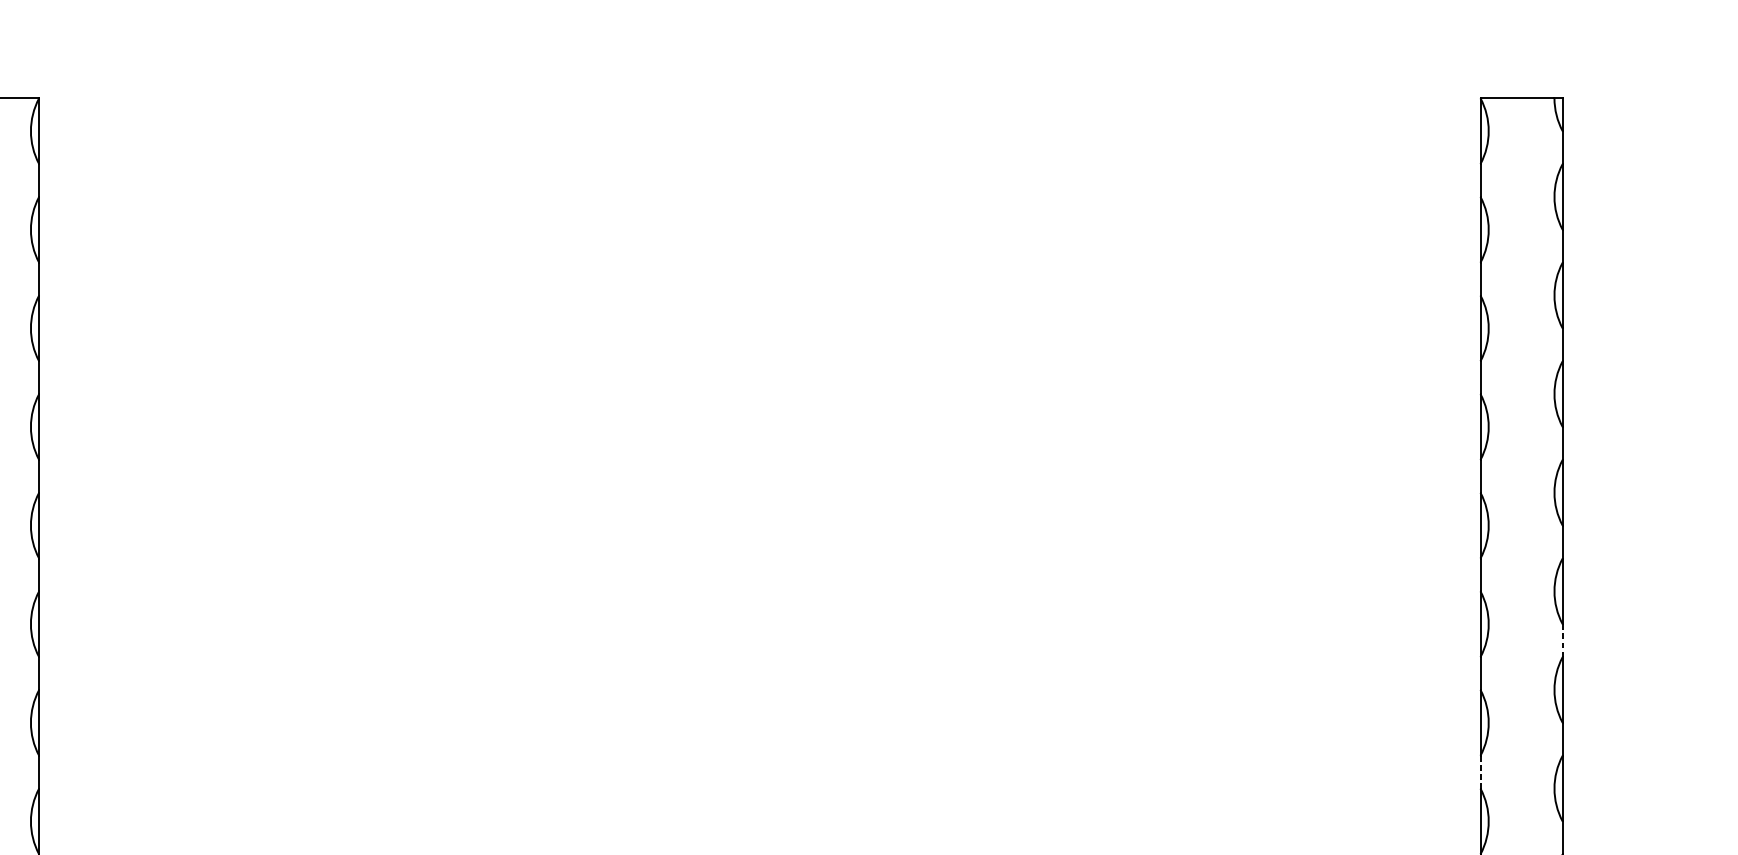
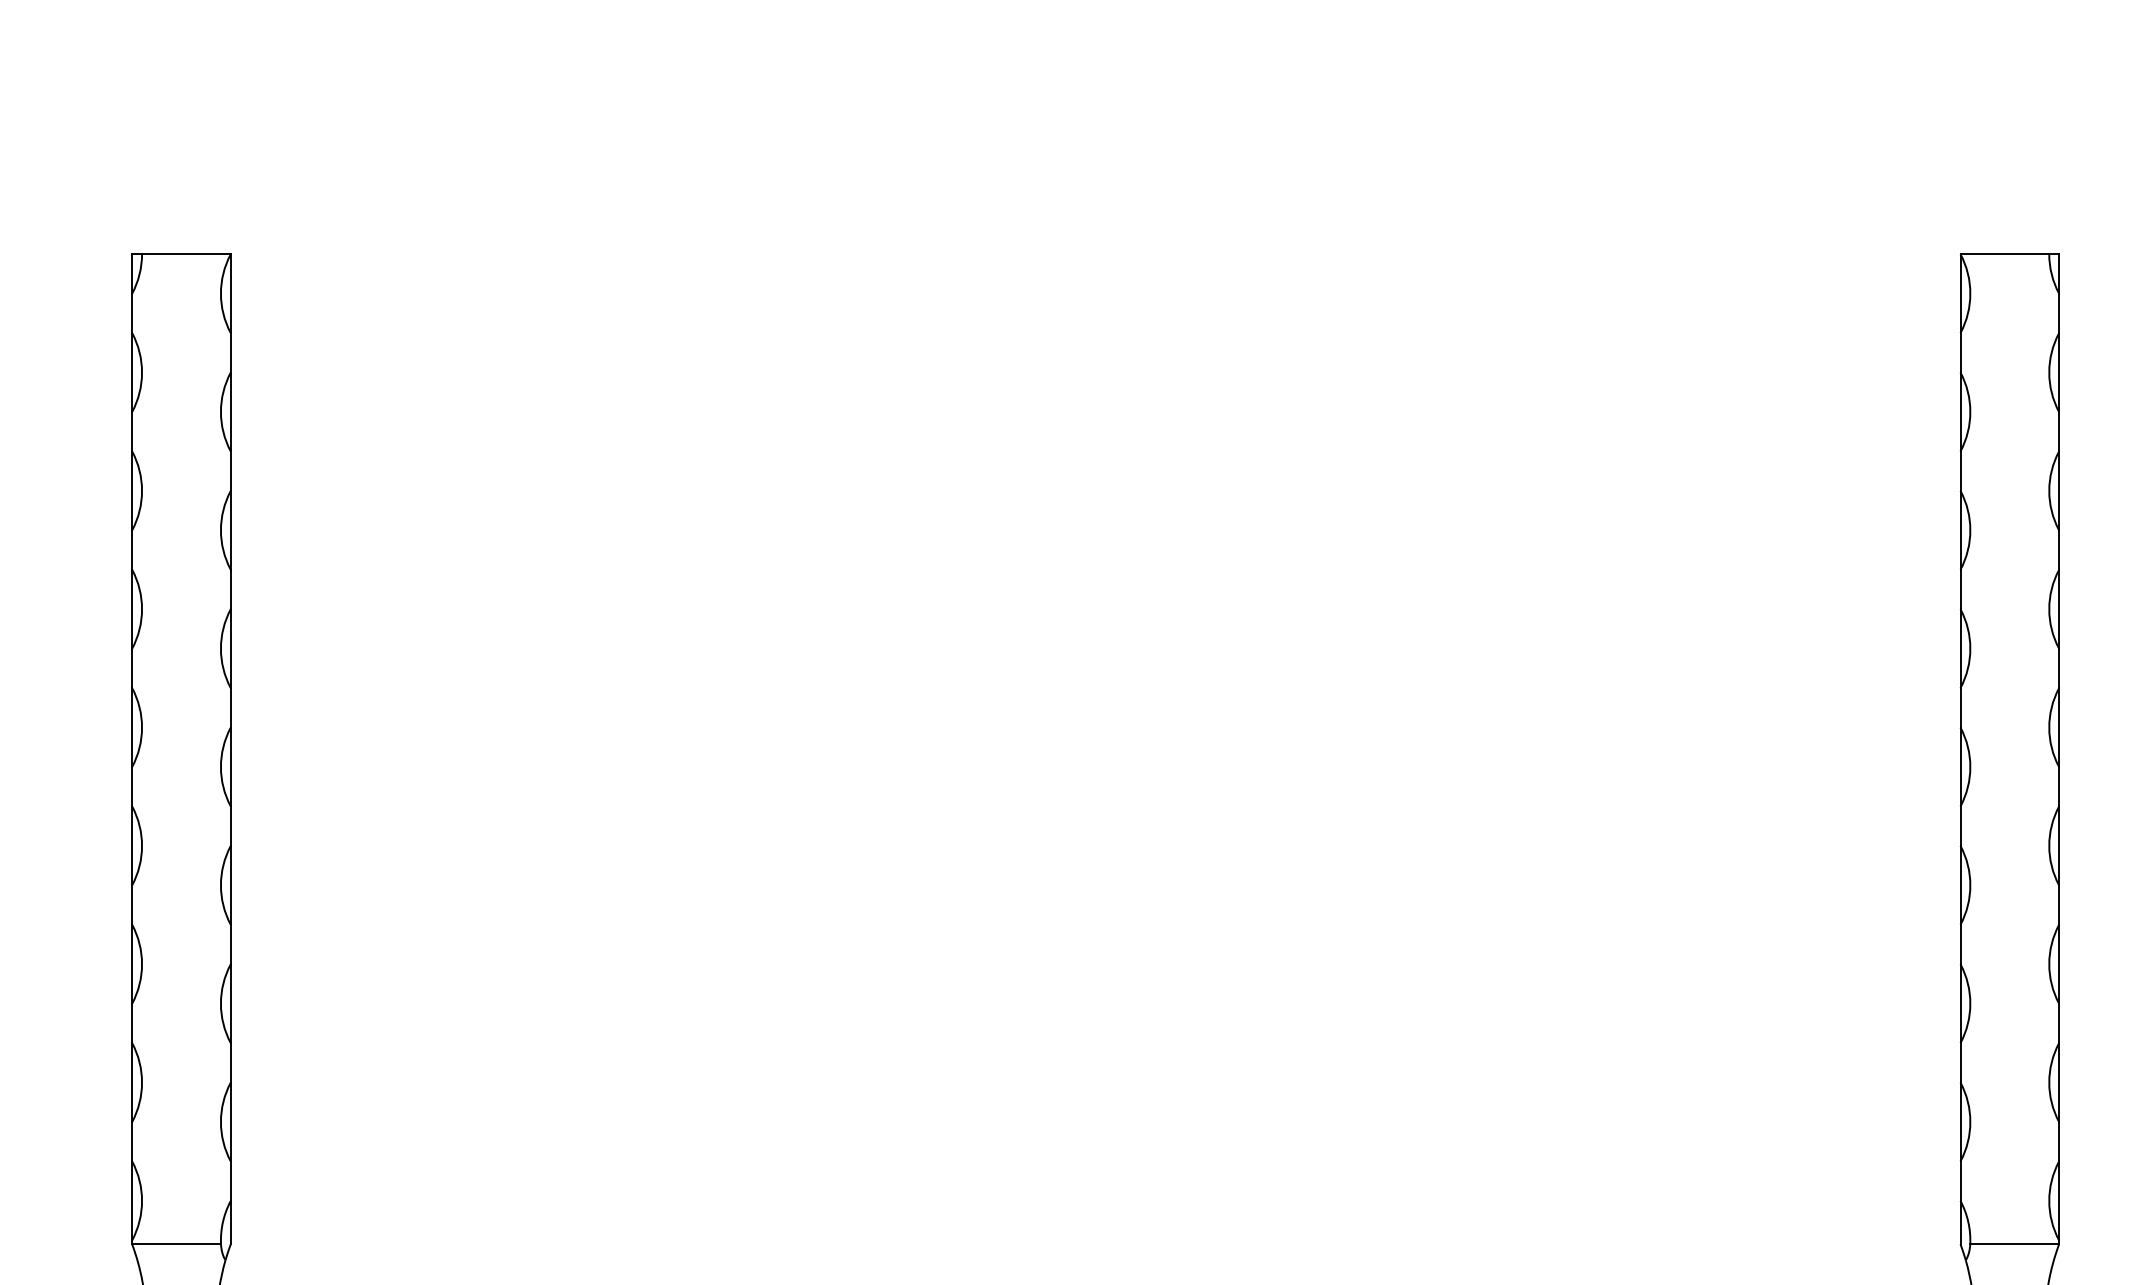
line: (1563, 641) -> (2059, 905), dashed -> solid
line: (1480, 771) -> (1960, 1062), dashed -> solid

